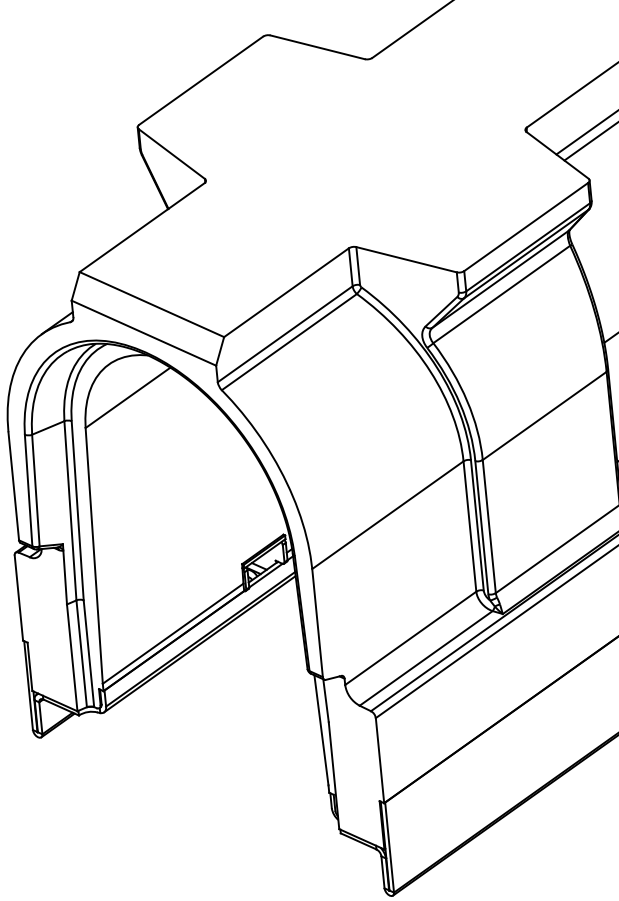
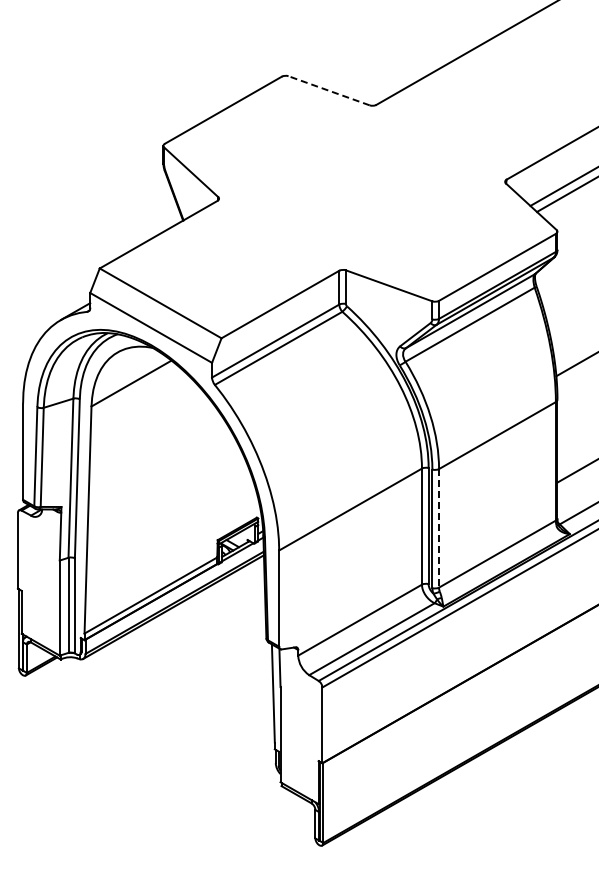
line: (316, 47) -> (328, 90), solid -> dashed
line: (489, 526) -> (439, 528), solid -> dashed

